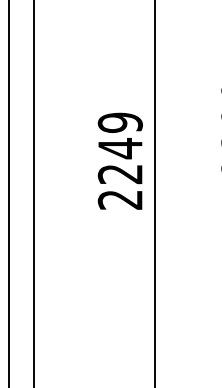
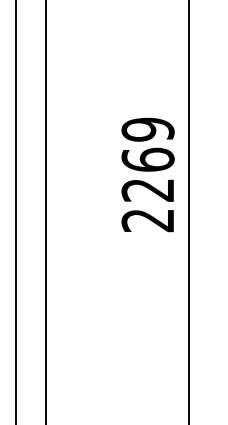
text: (119, 148) -> (147, 159), 2249 -> 2269

